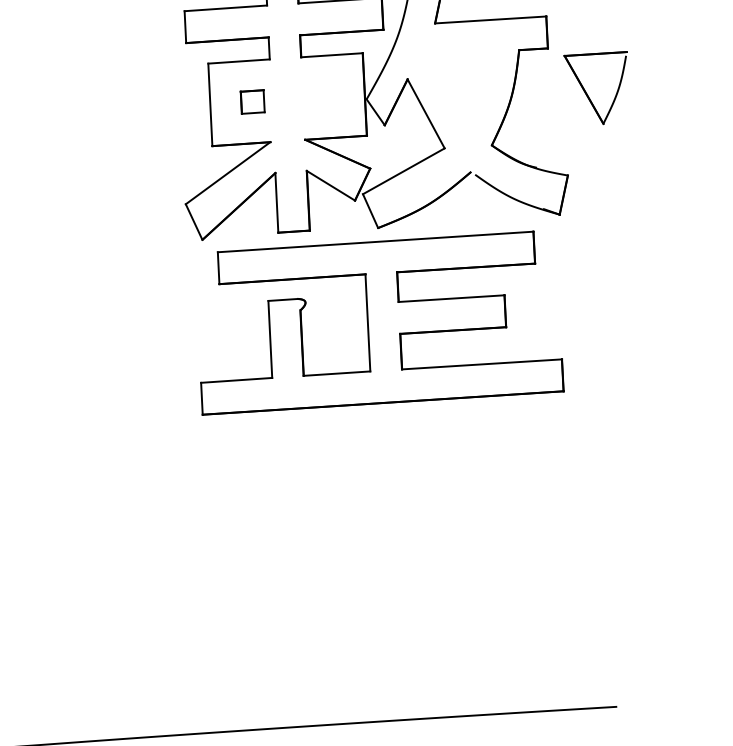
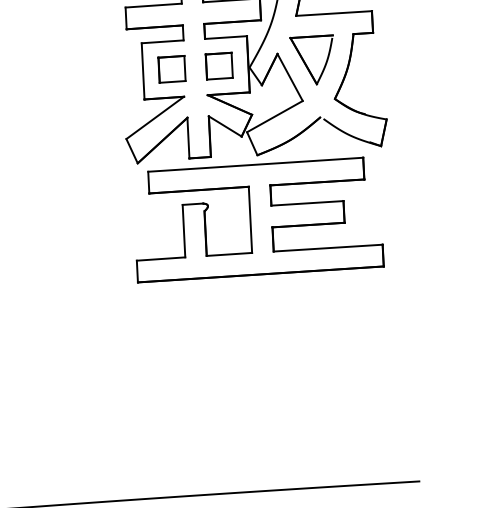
part: (586, 90) -> (305, 61), moved
part: (320, 96) -> (218, 65), added
part: (251, 102) -> (171, 69), size x1.67

